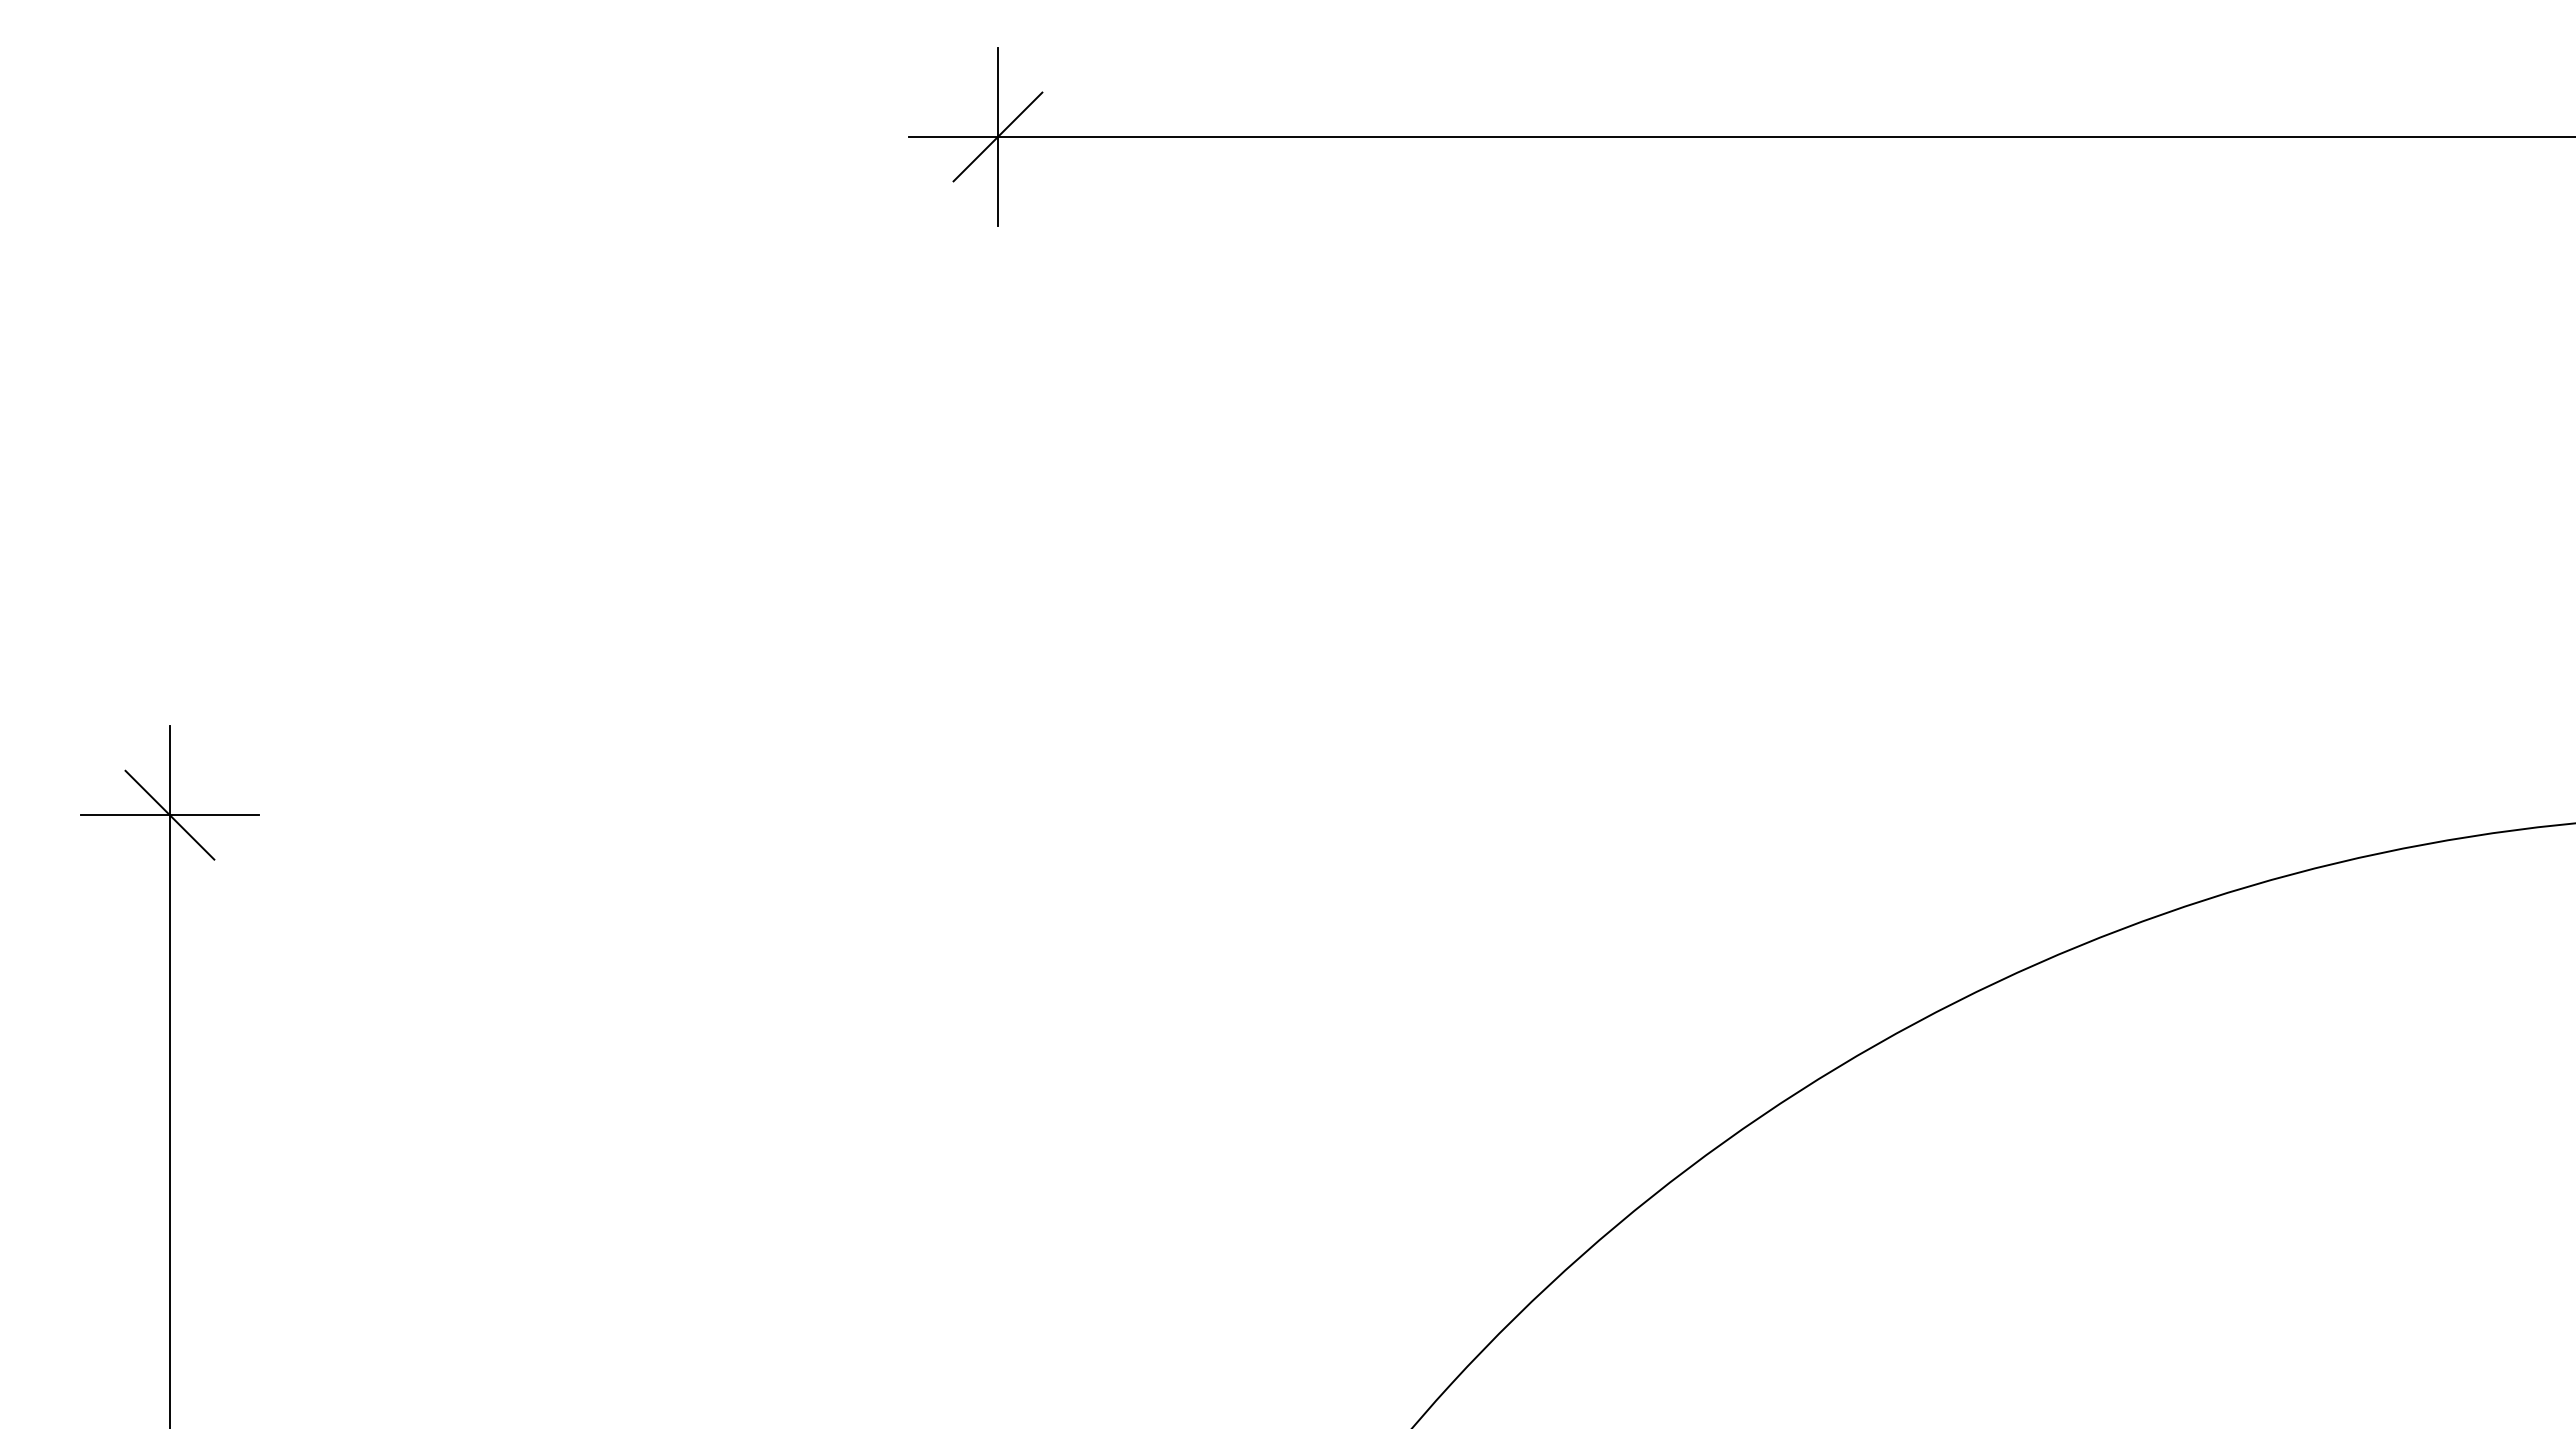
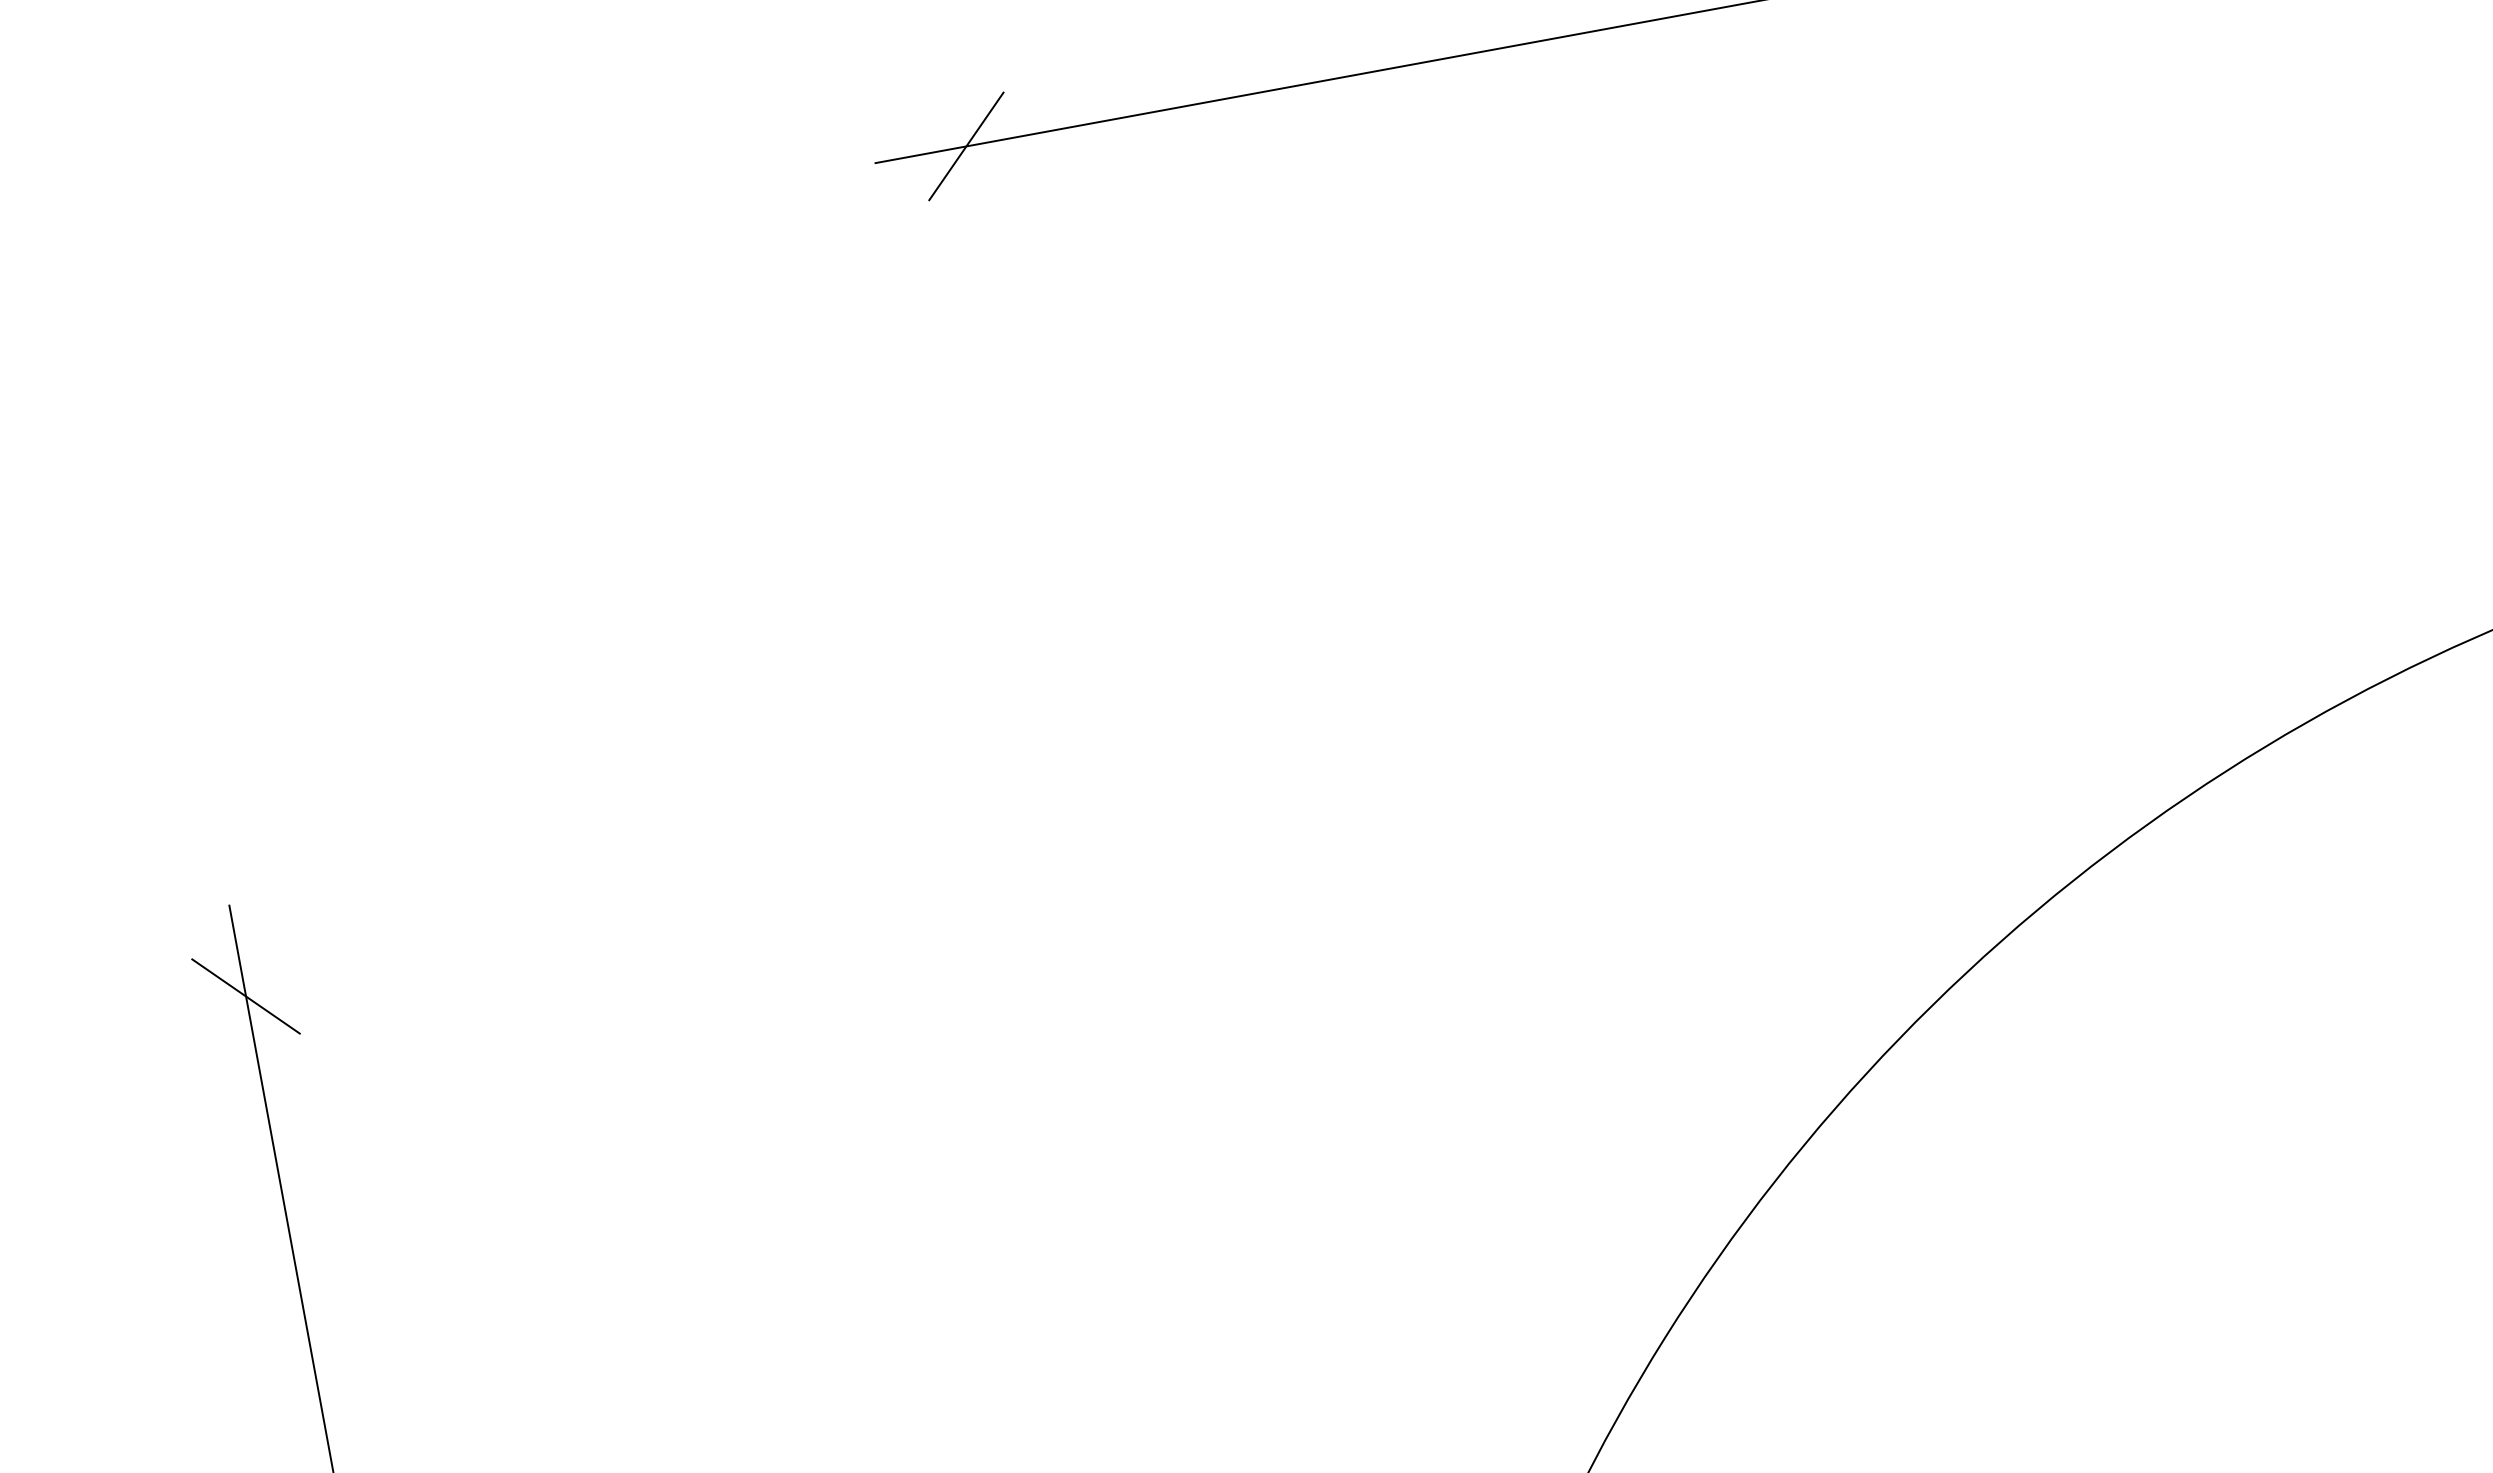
line: (997, 136) -> (965, 146), removed
line: (169, 815) -> (245, 996), removed

